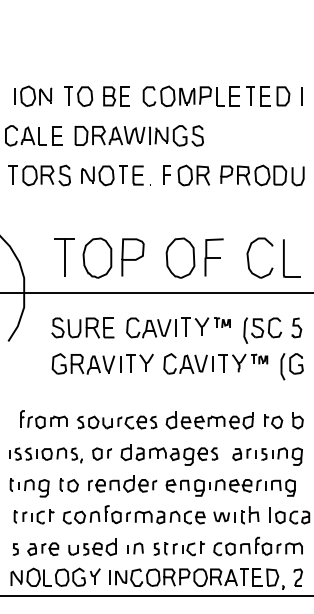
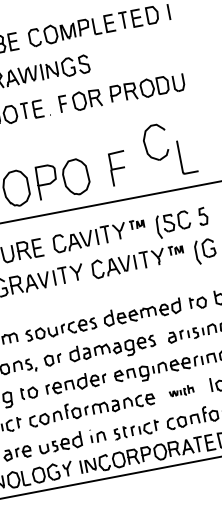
part: (180, 257) -> (75, 176), moved
part: (249, 260) -> (146, 146), moved
part: (236, 515) -> (181, 391), size x0.6

